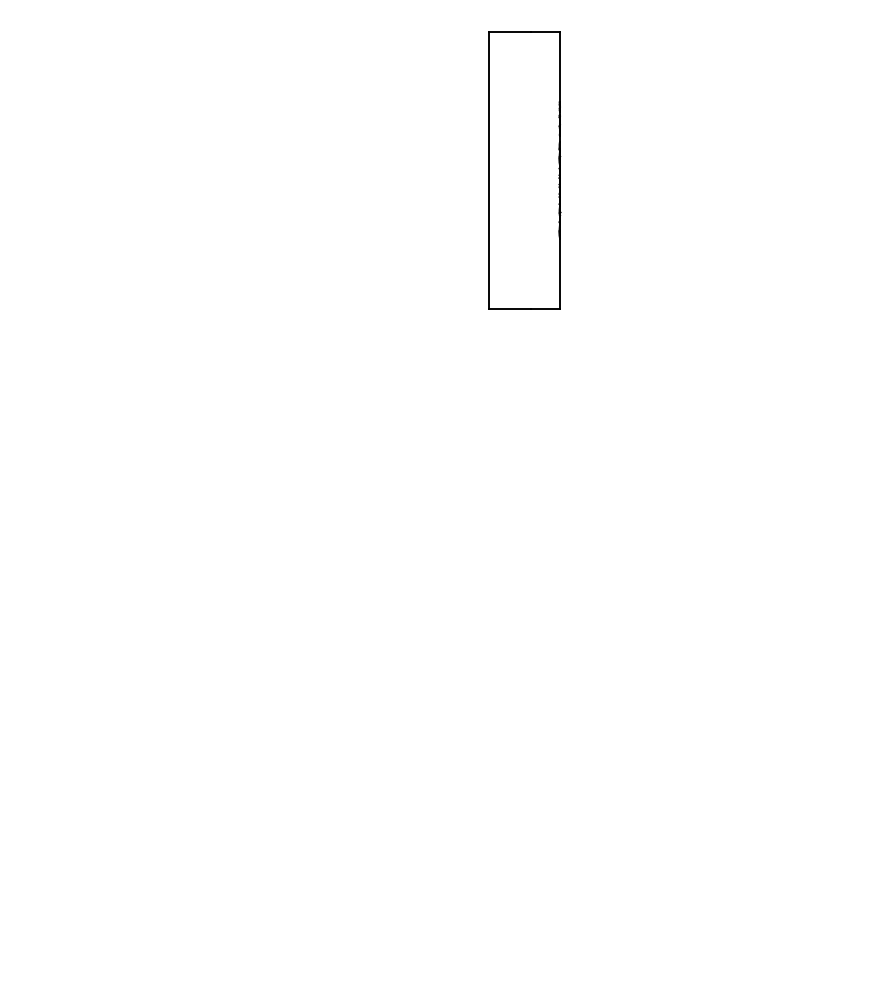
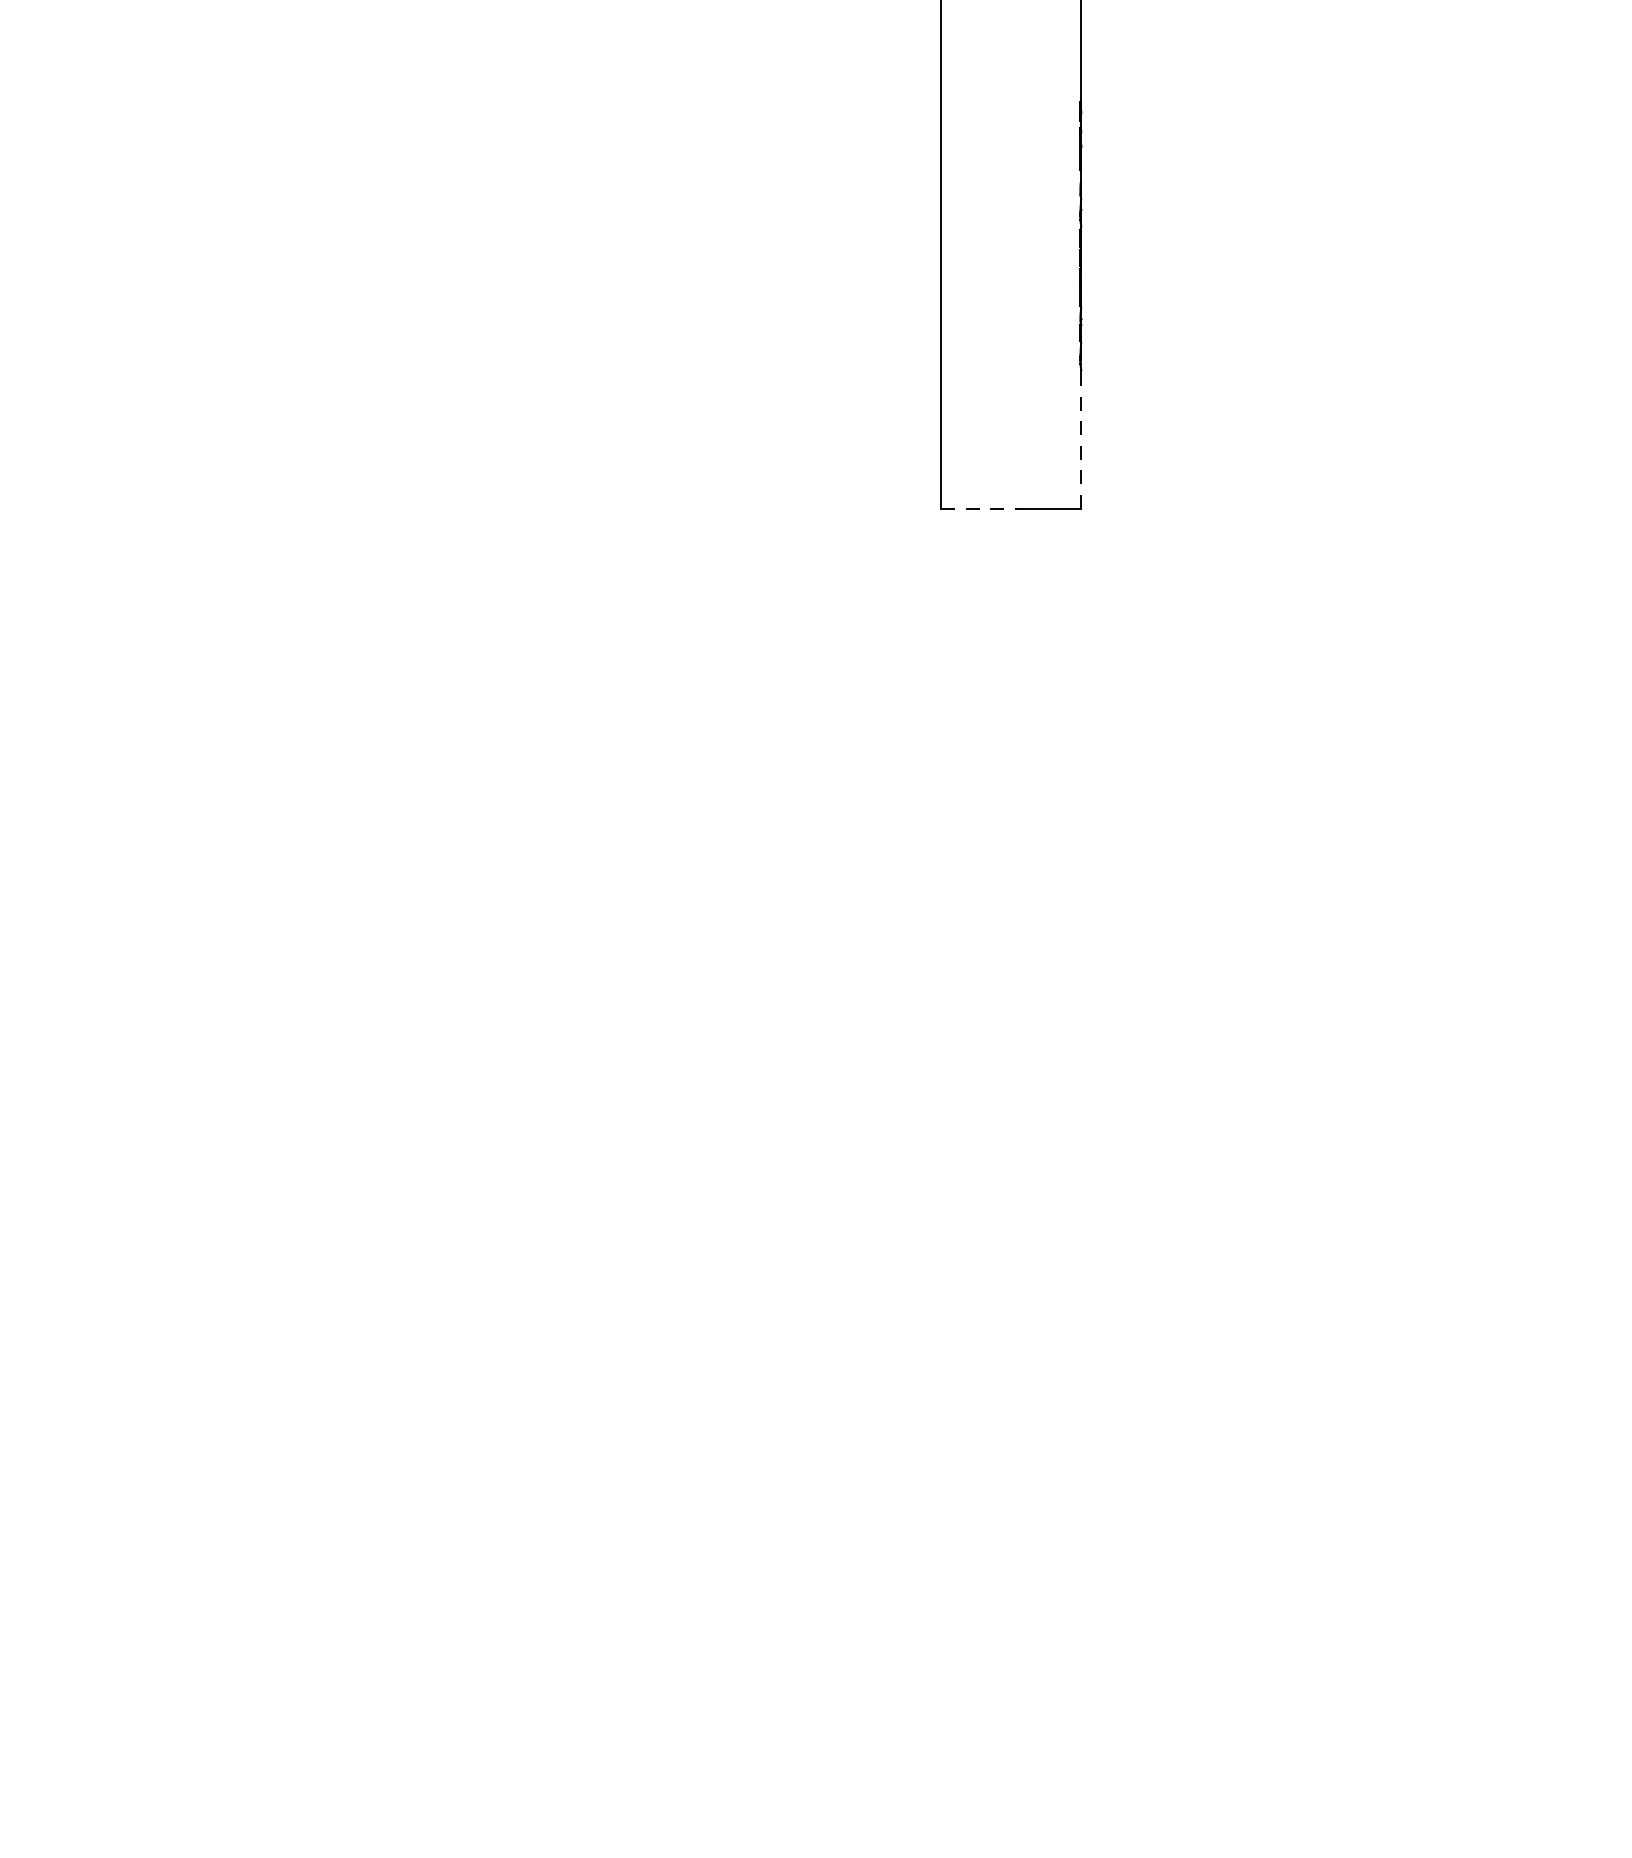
line: (560, 268) -> (1082, 429), solid -> dashed
line: (509, 308) -> (981, 508), solid -> dashed

